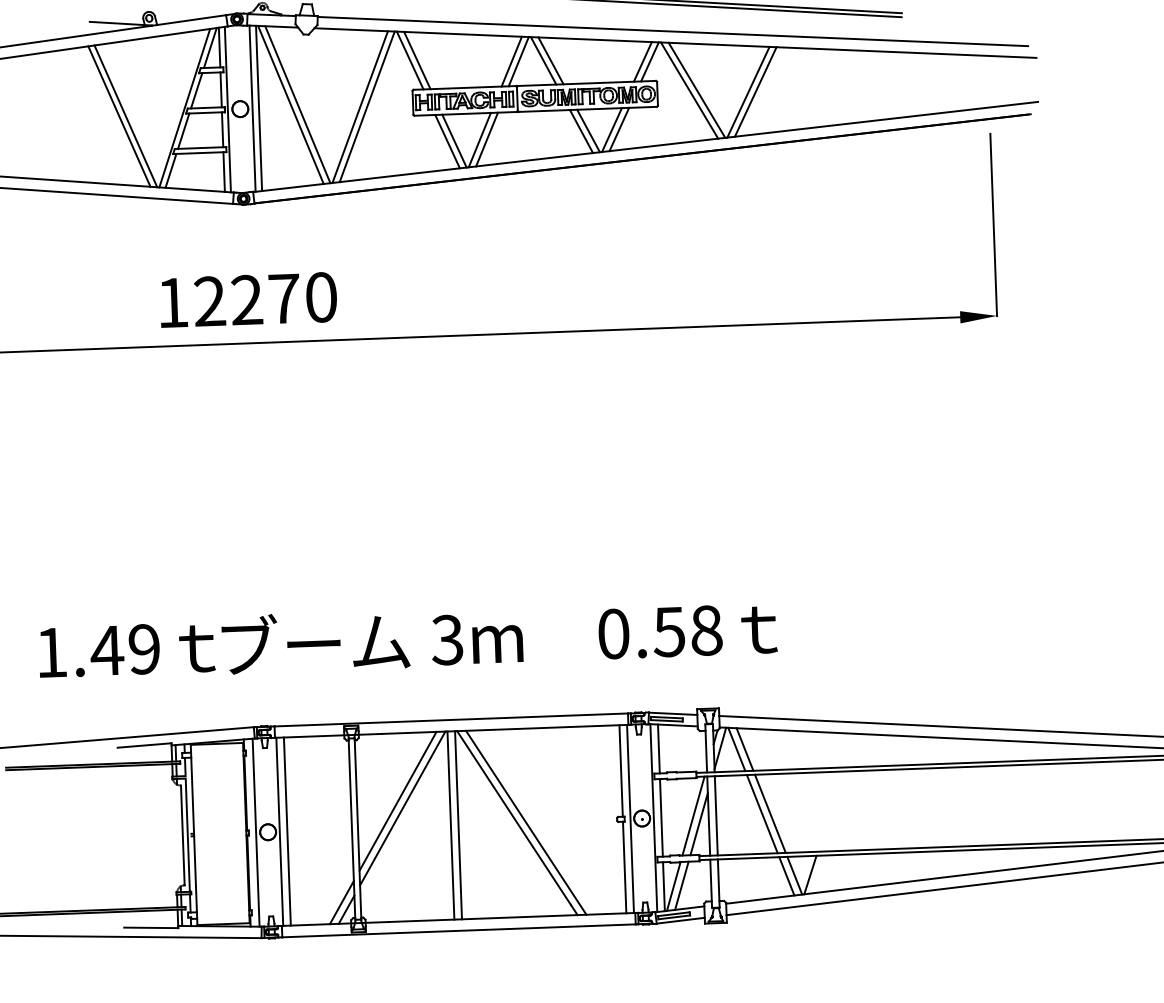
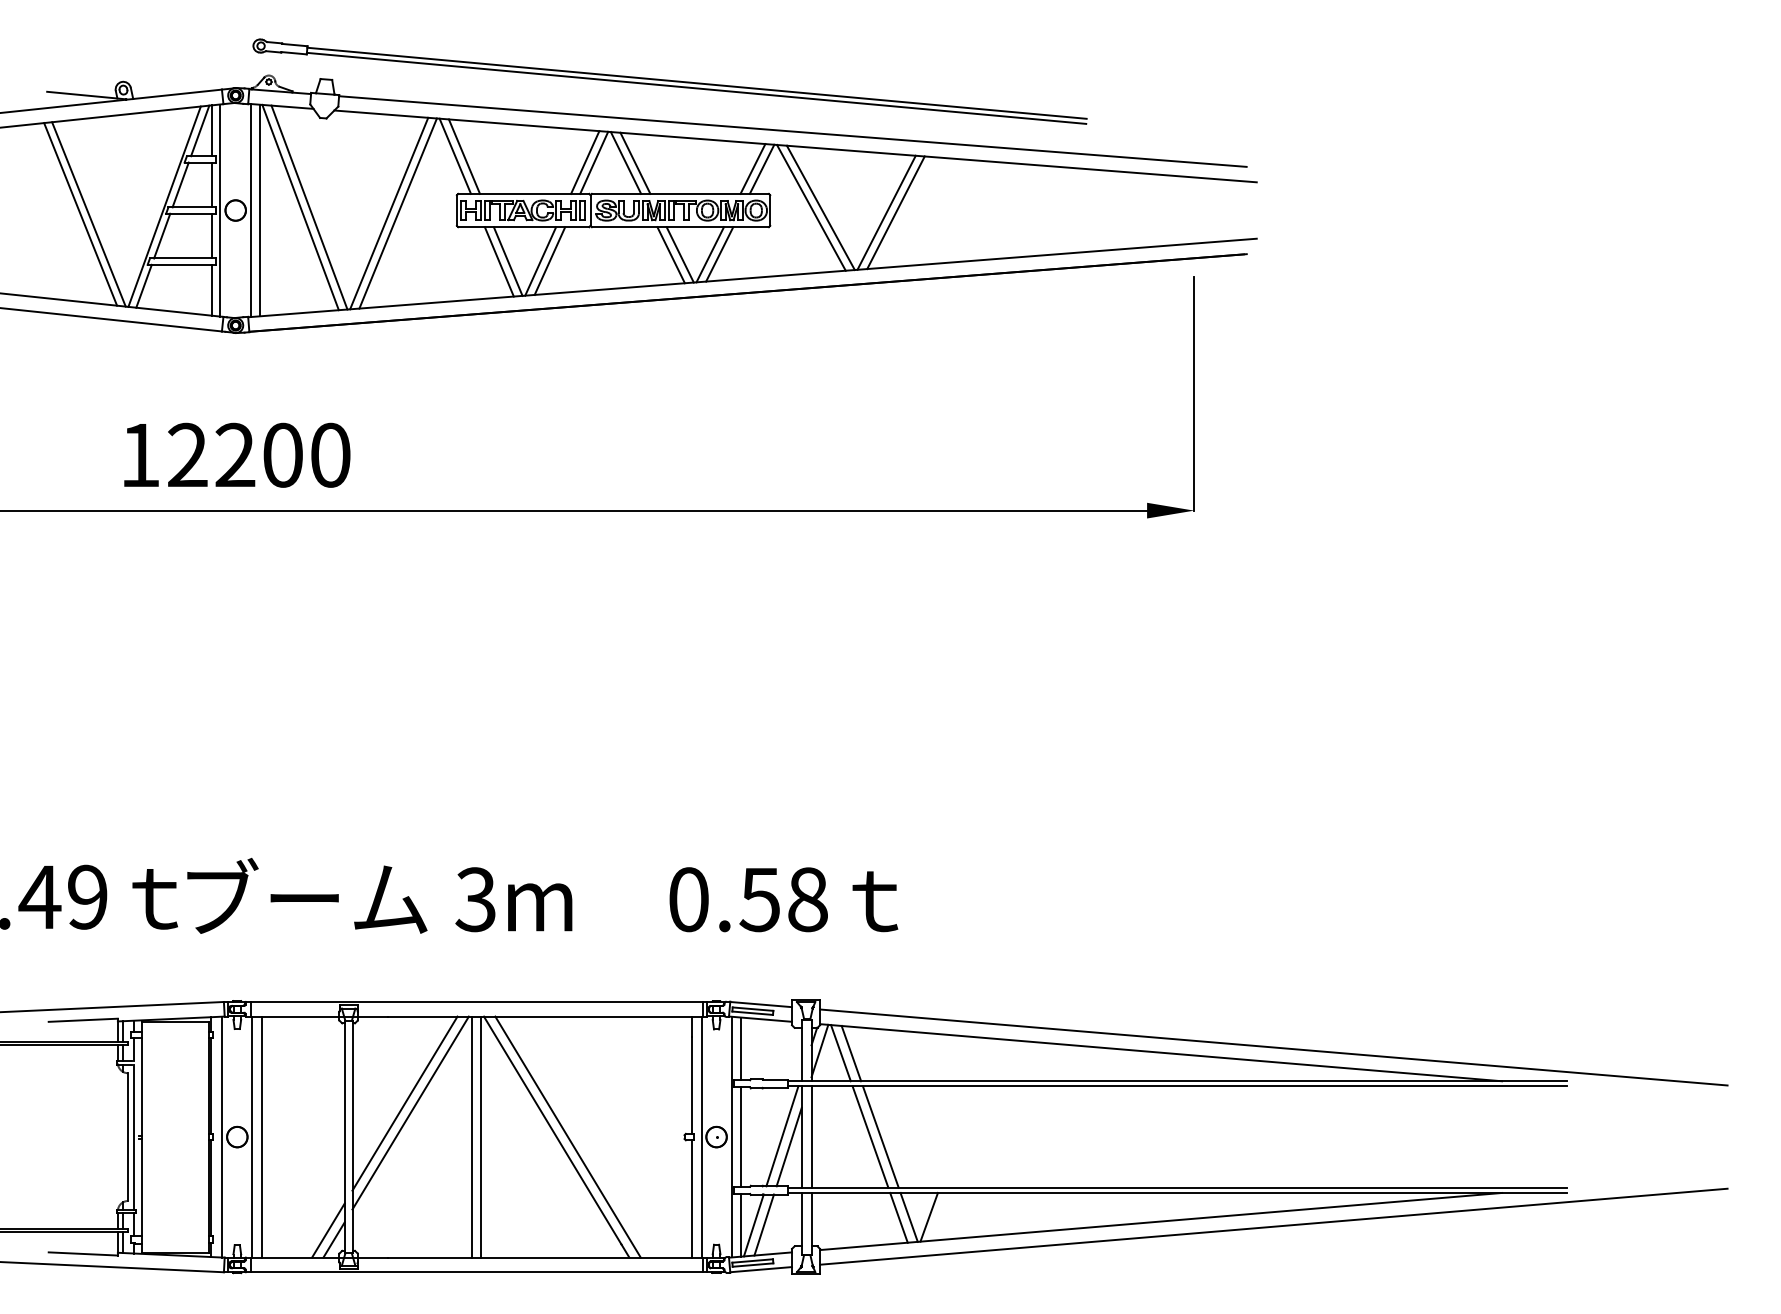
text: (283, 298) -> (282, 454), 12270 -> 12200

